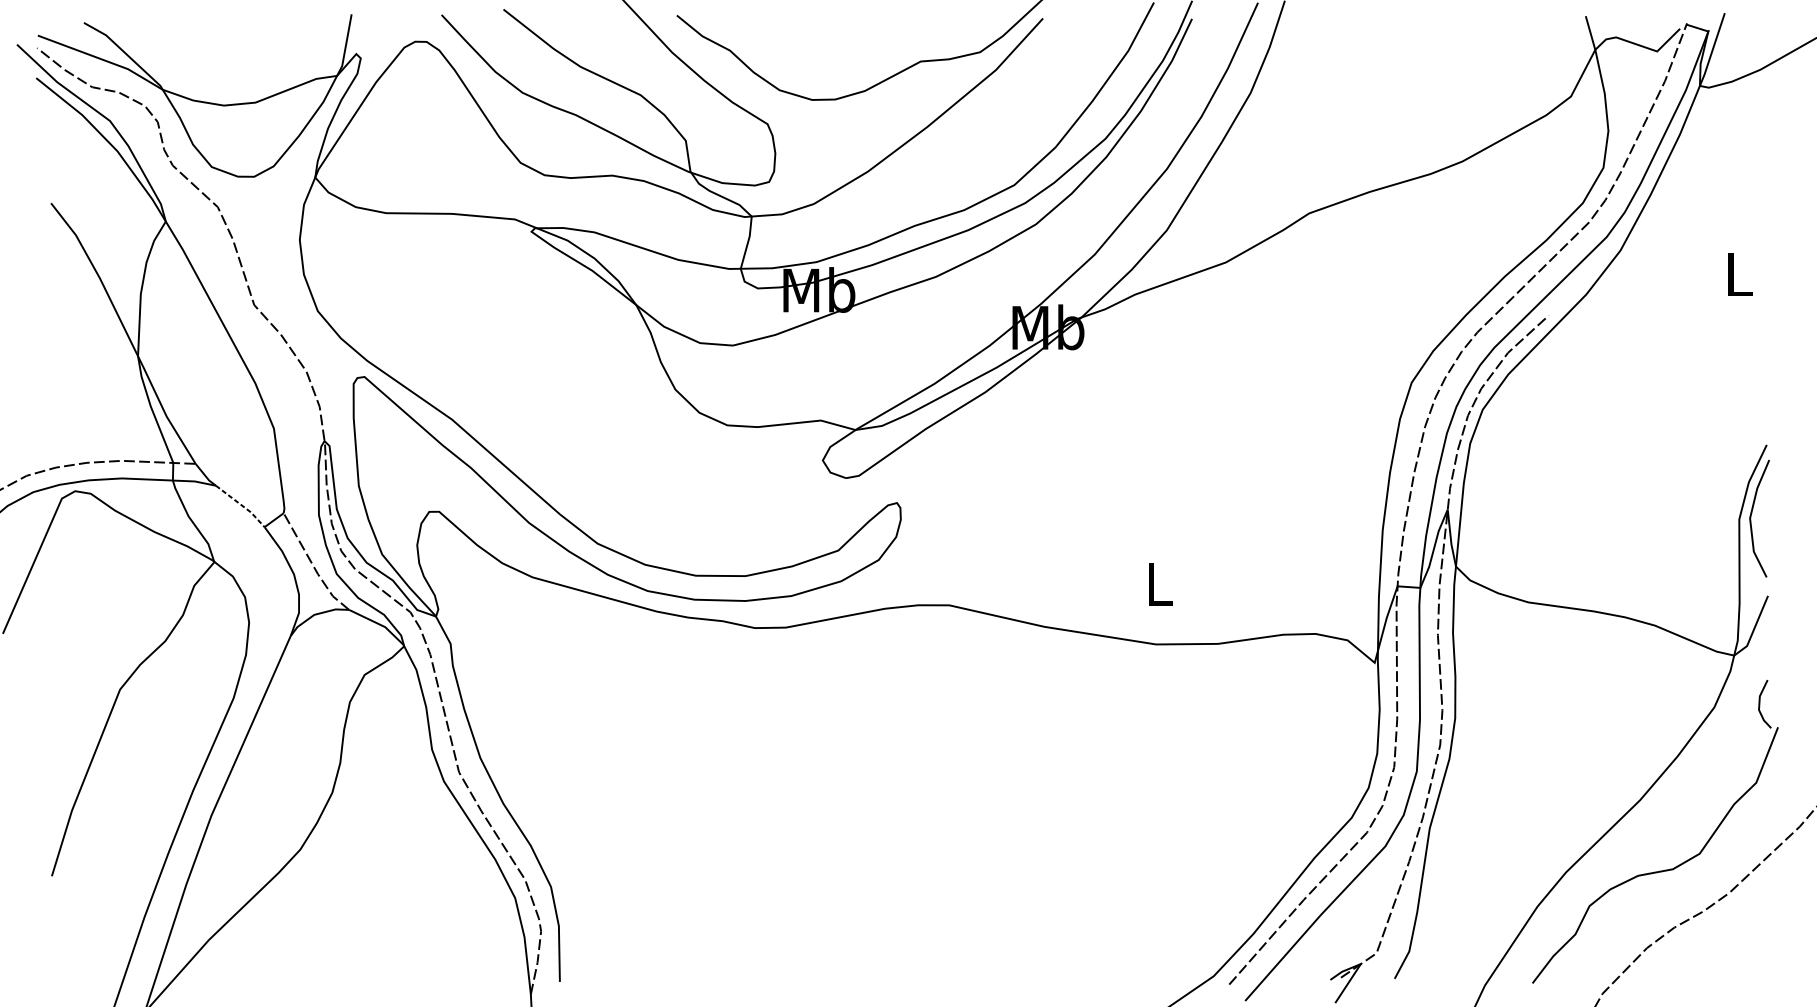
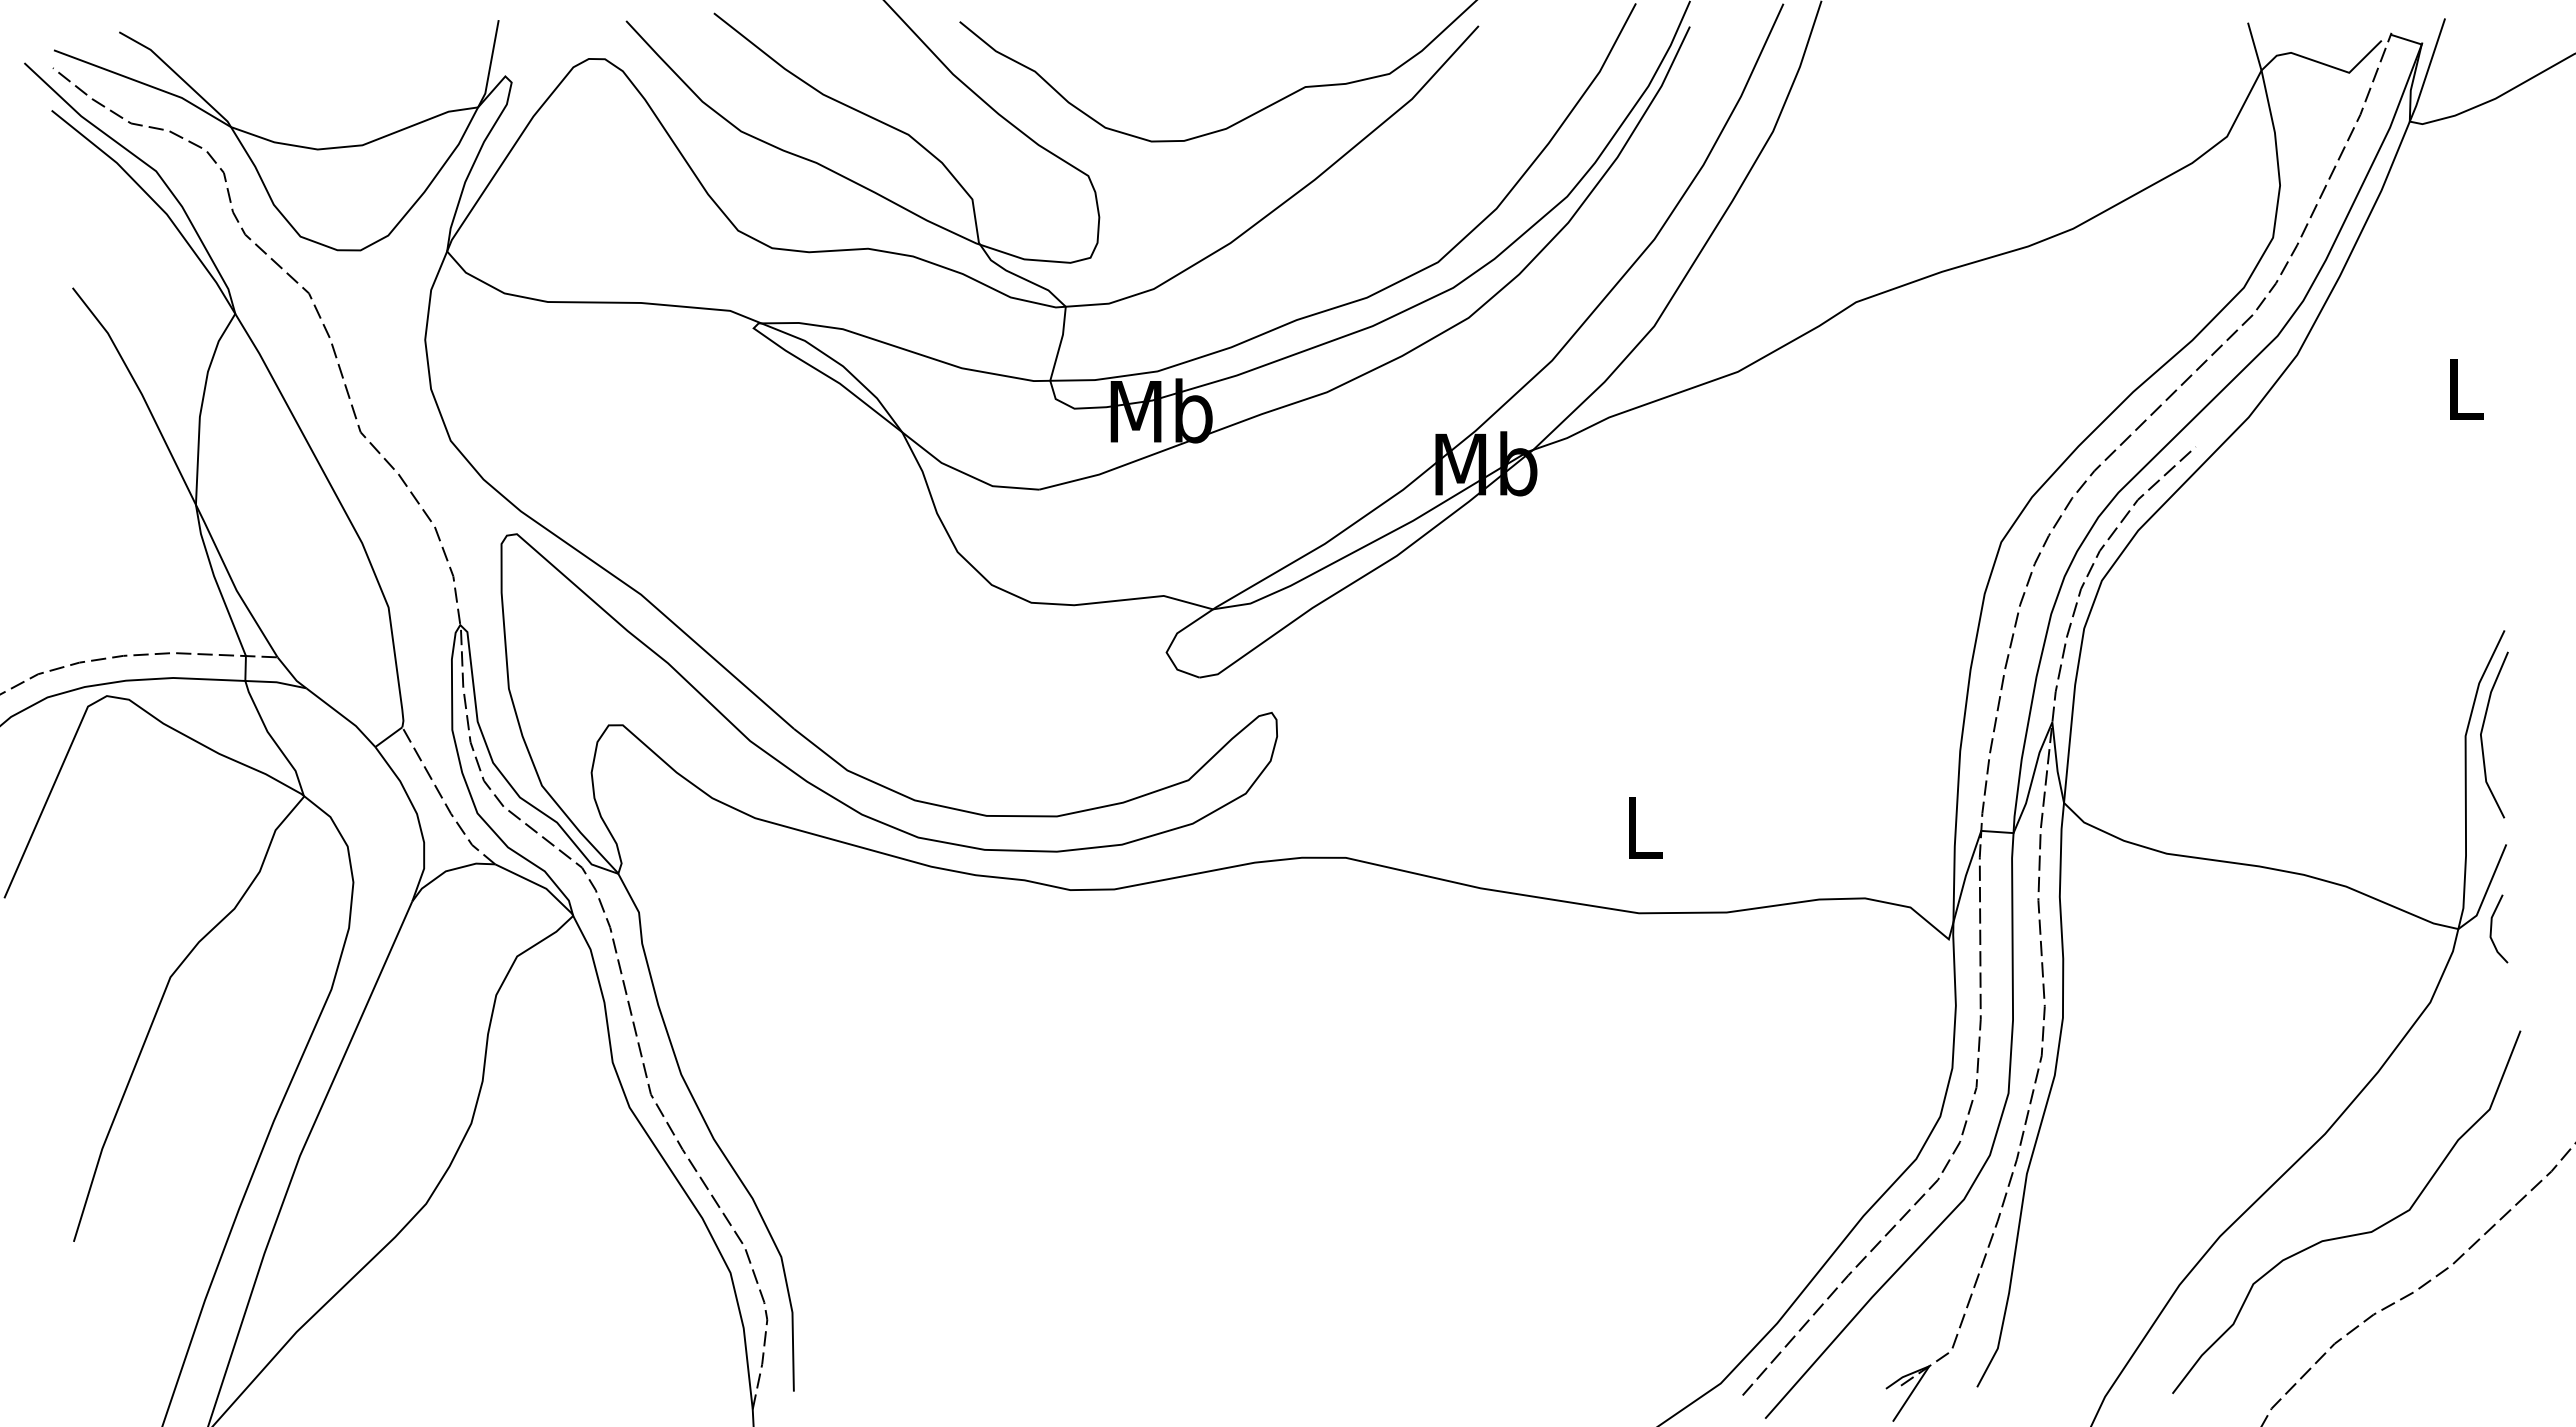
line: (242, 505) -> (343, 716), dashed -> solid
line: (1760, 702) -> (2492, 926), moved

